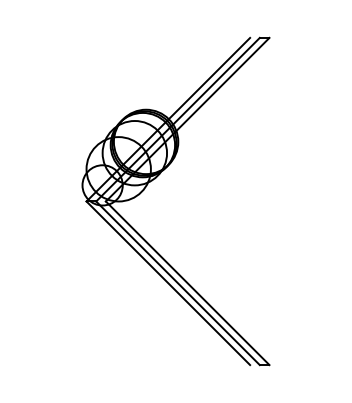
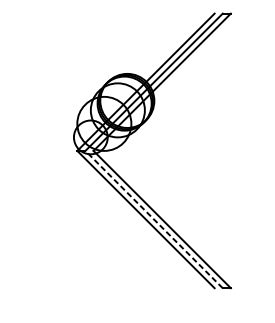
line: (178, 283) -> (154, 219), solid -> dashed

